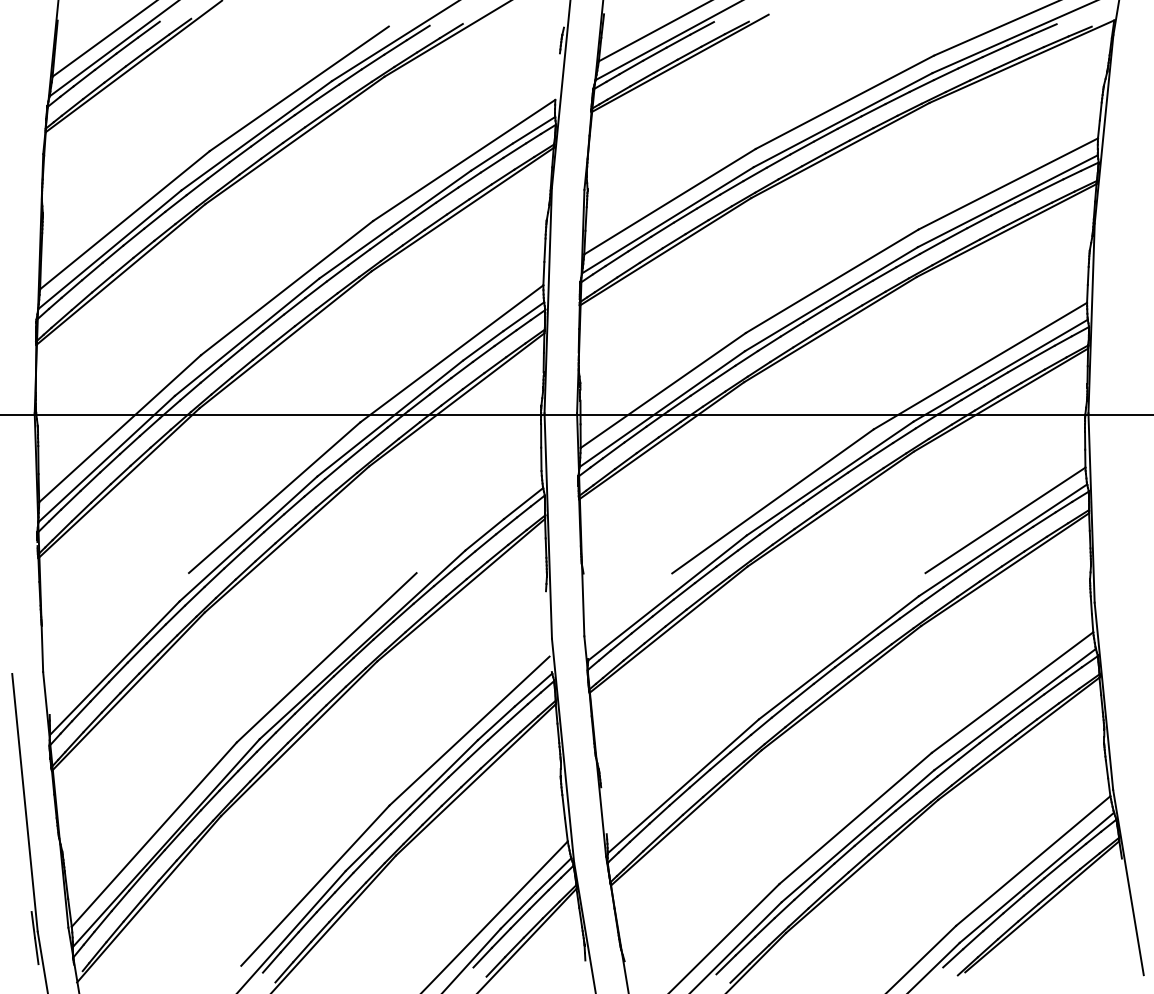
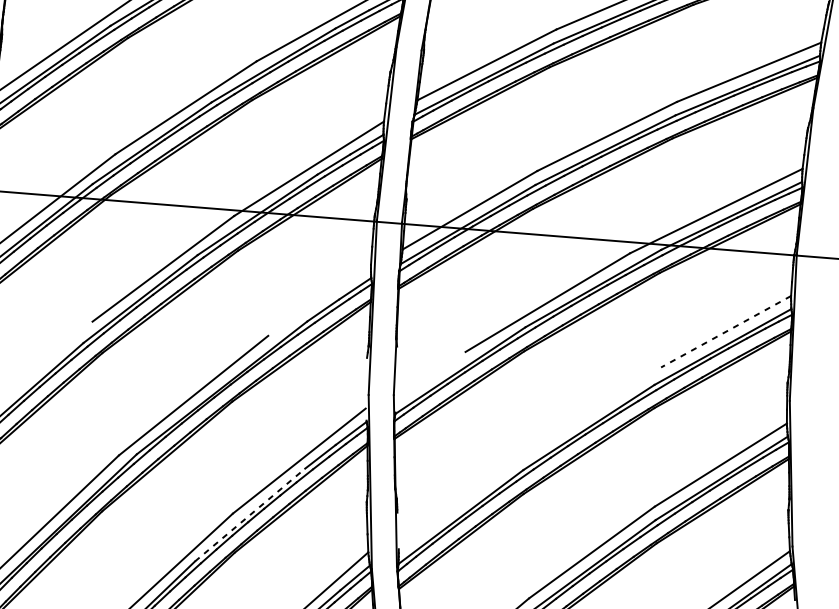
line: (1005, 520) -> (726, 331), solid -> dashed
line: (412, 805) -> (250, 515), solid -> dashed

